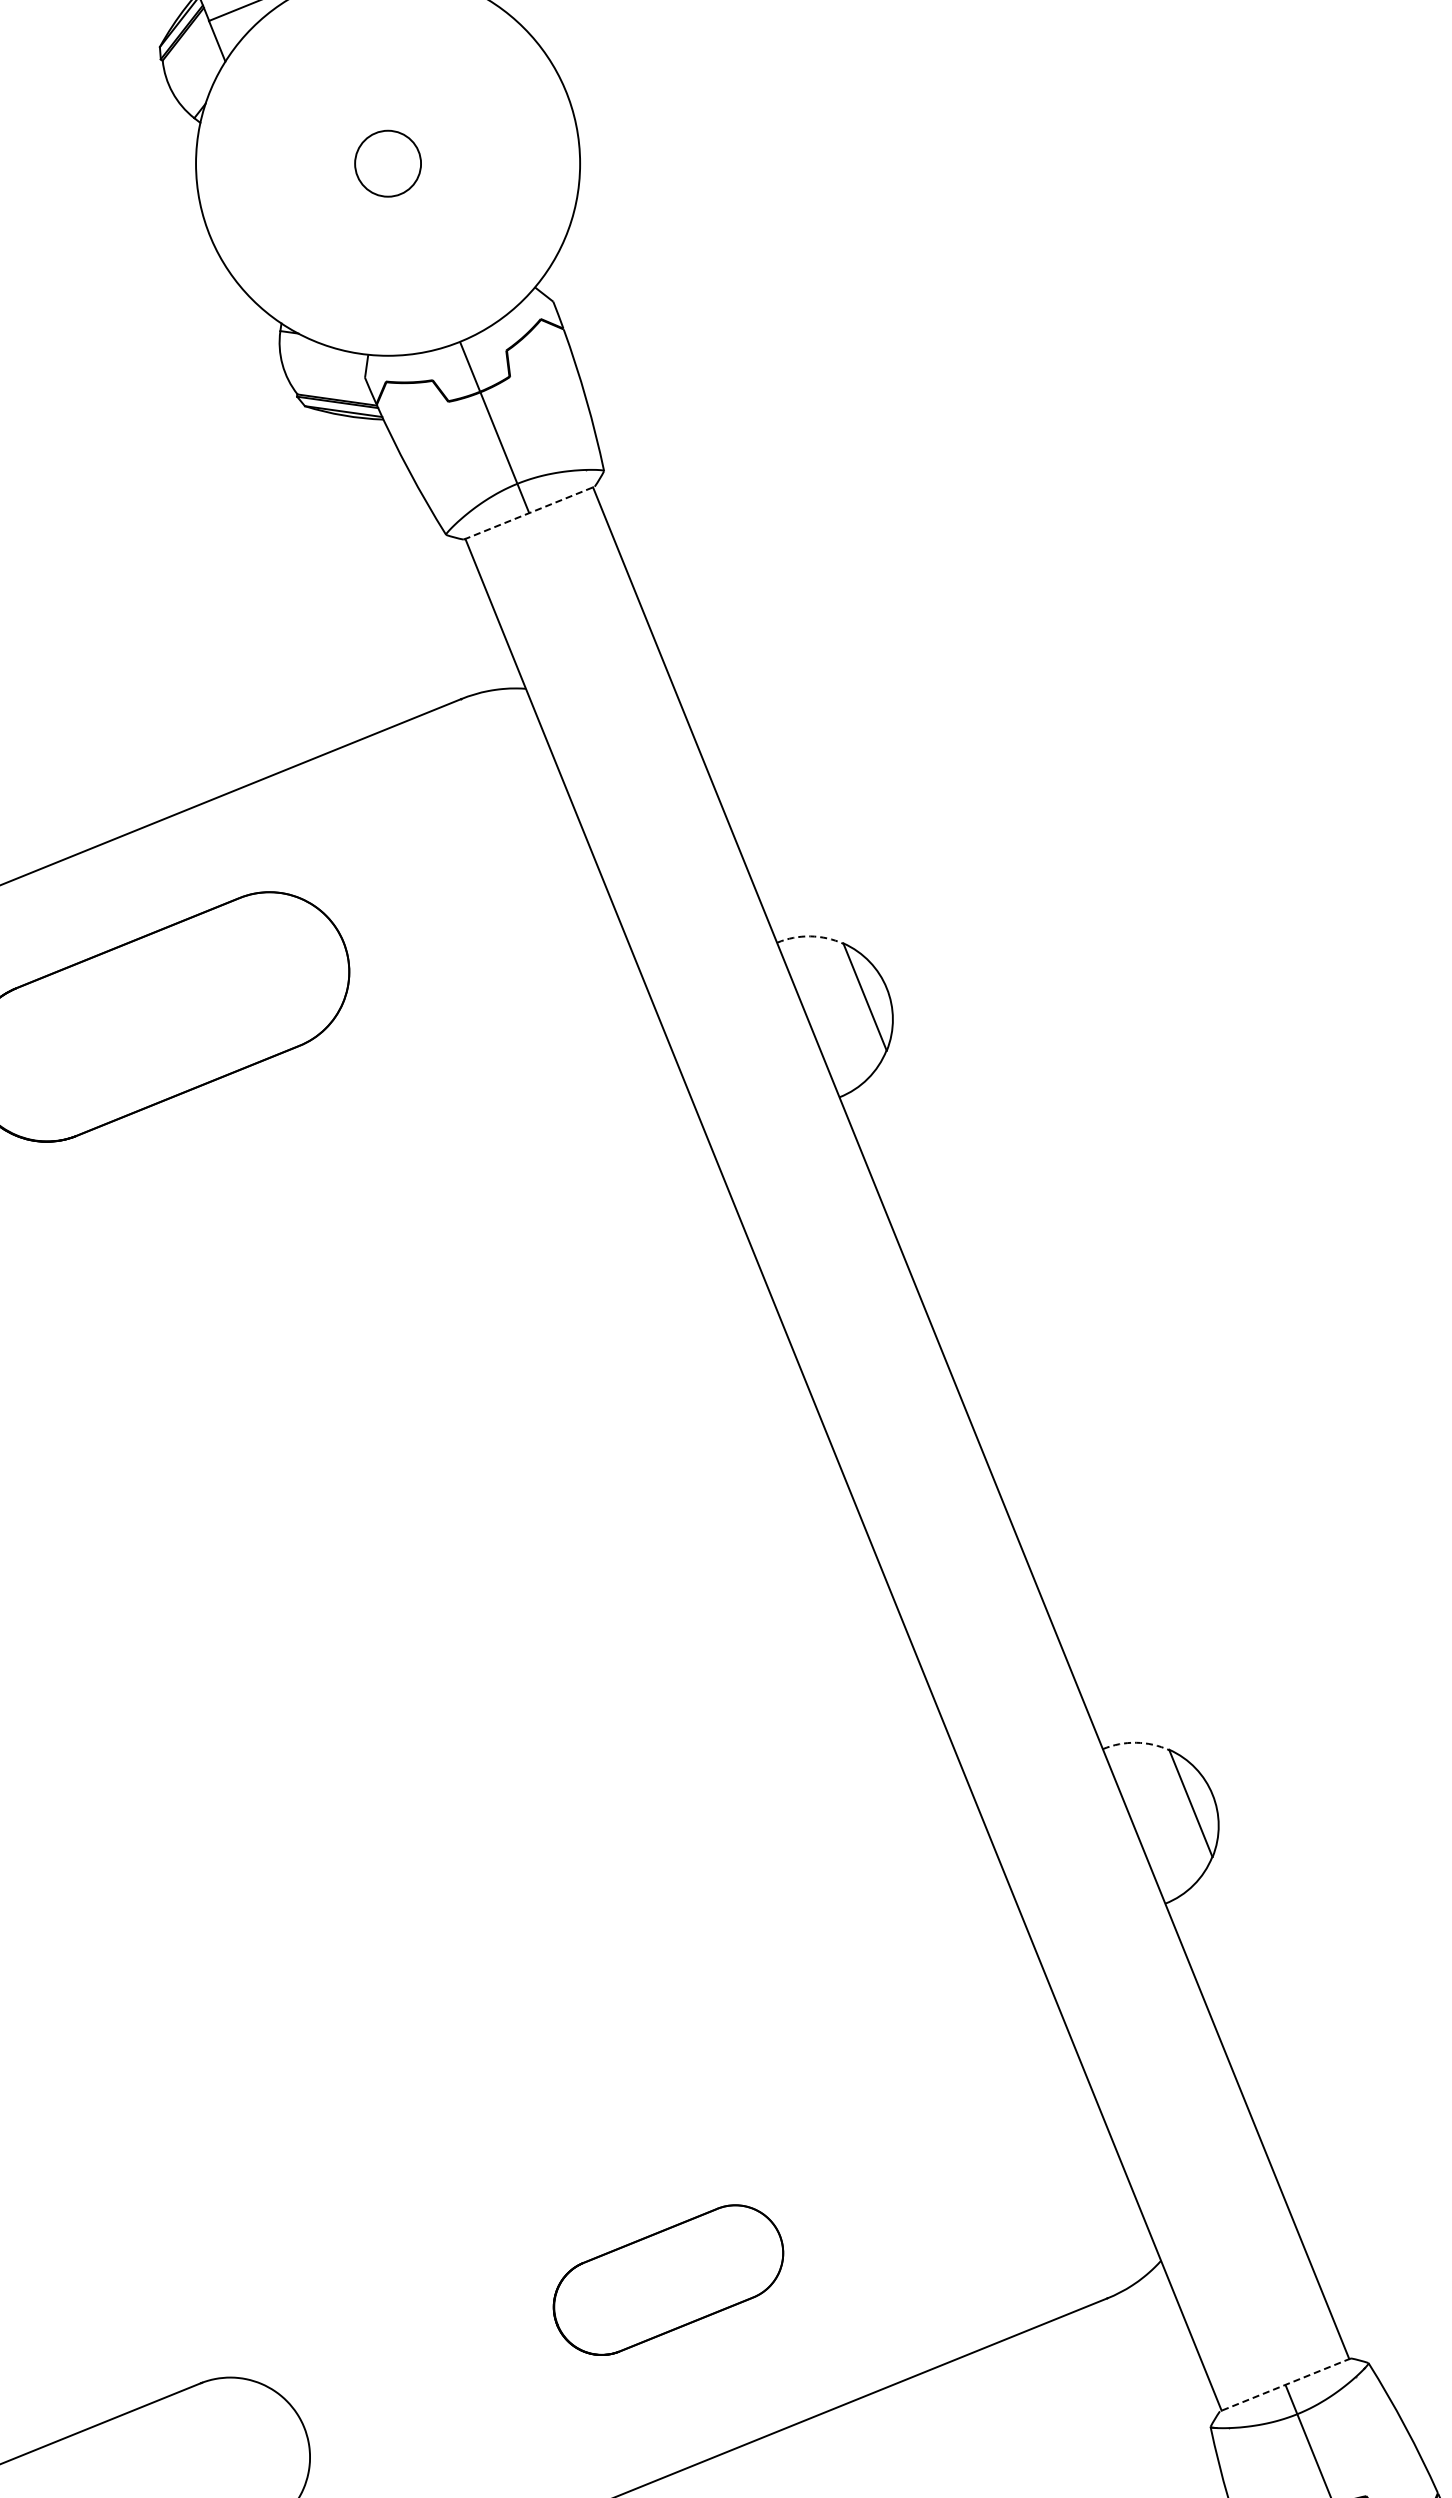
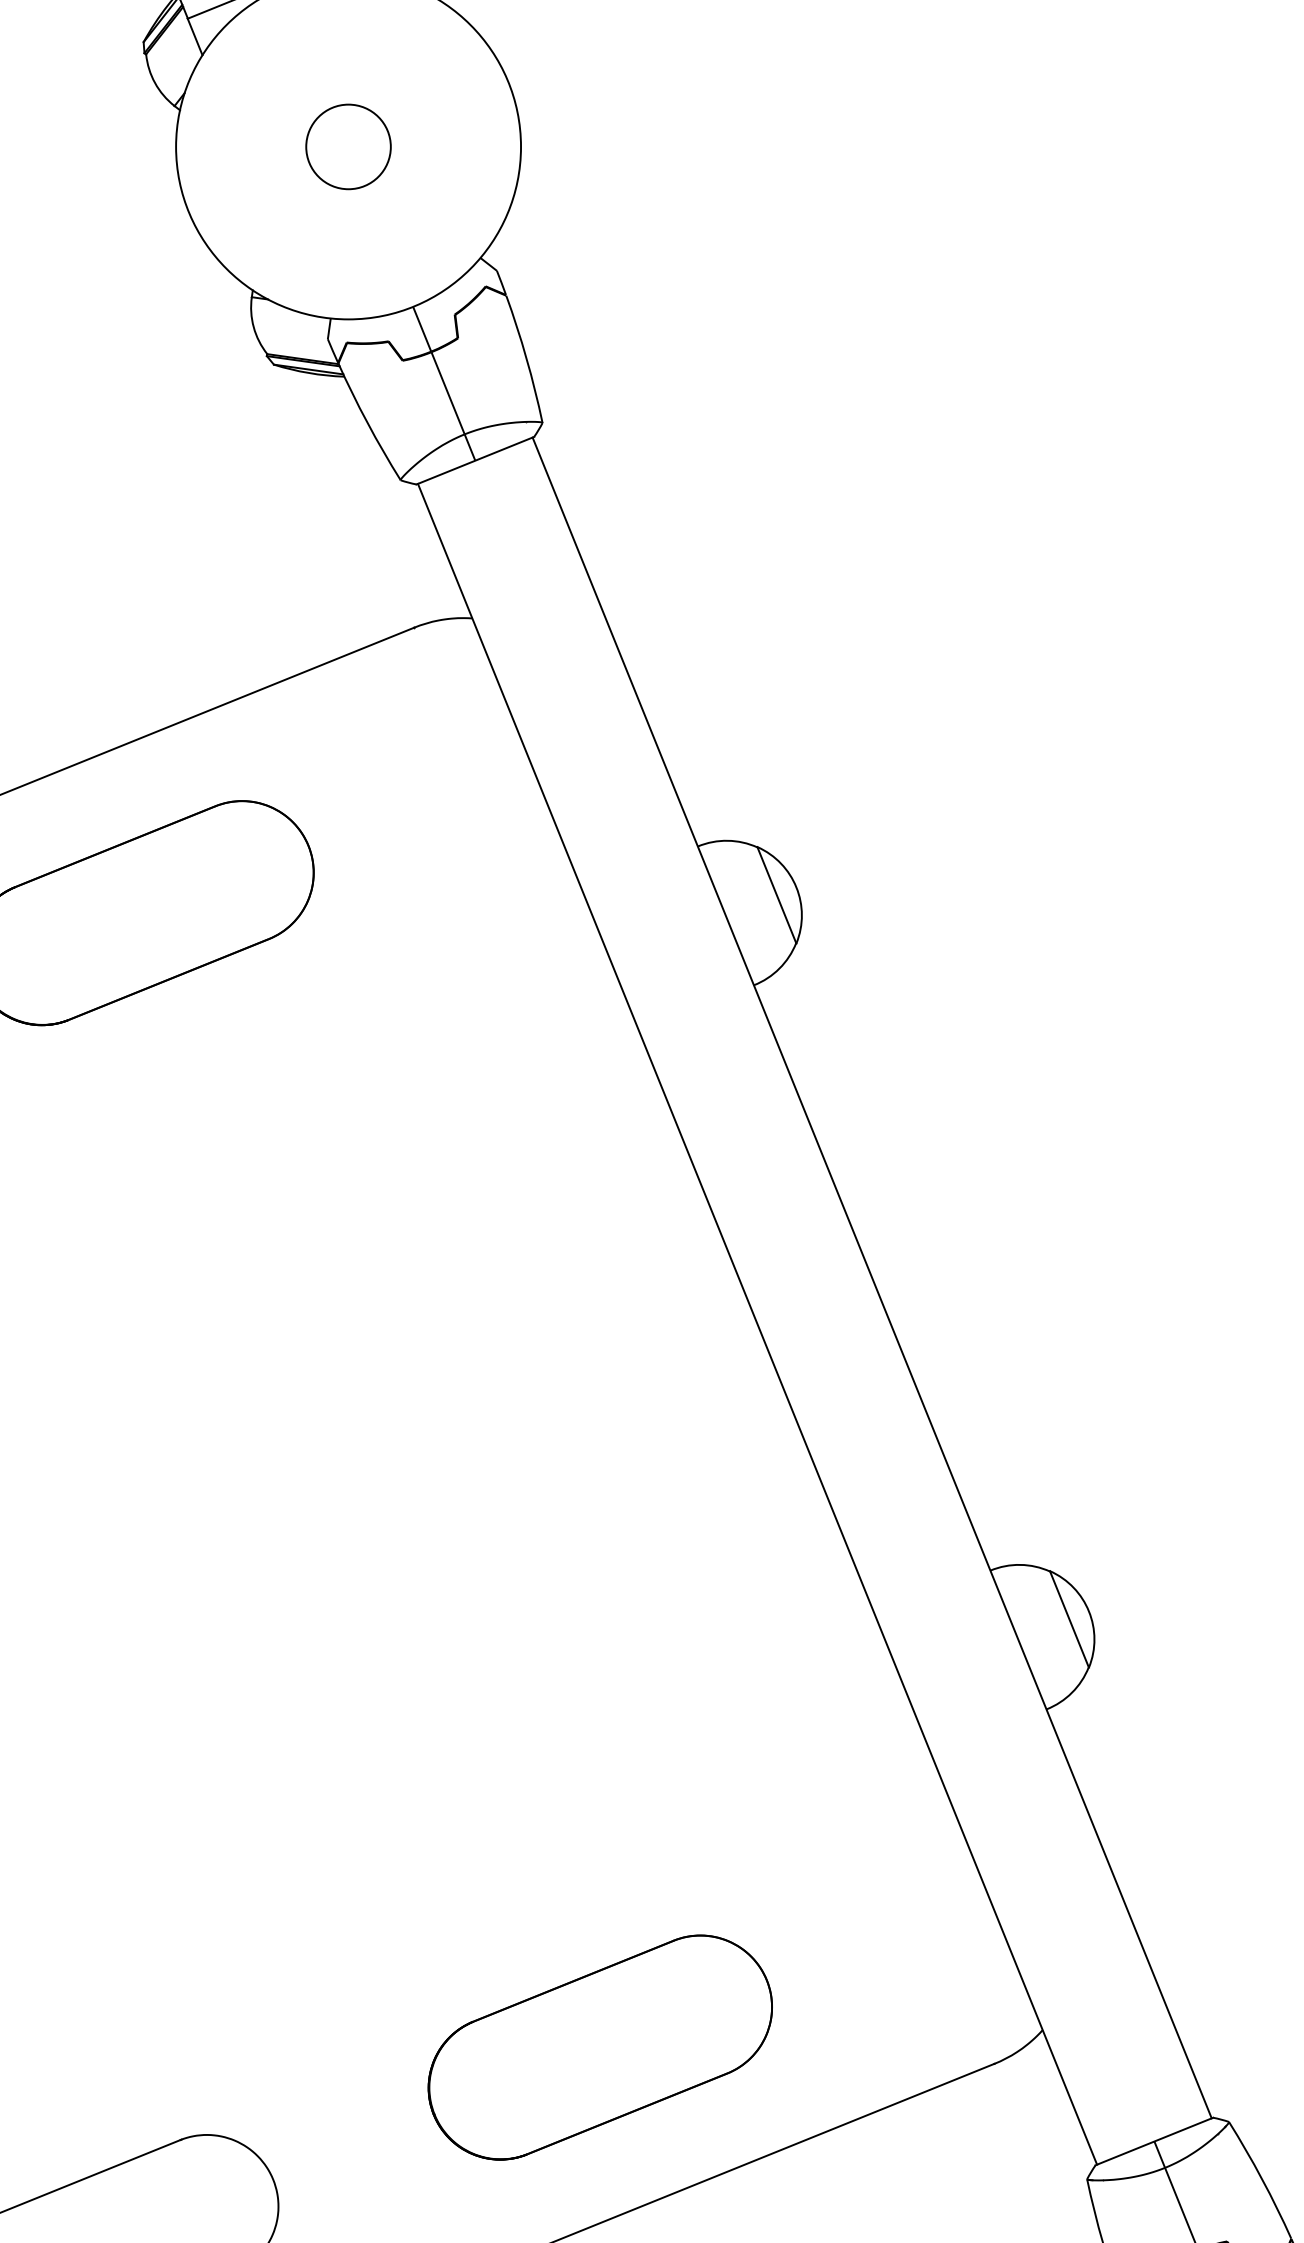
circle: (387, 163) -> (348, 146), size x1.43
line: (529, 513) -> (475, 461), dashed -> solid
arc: (810, 936) -> (727, 840), dashed -> solid
arc: (1136, 1742) -> (1020, 1564), dashed -> solid
part: (668, 2279) -> (600, 2046), size x1.67
line: (1285, 2384) -> (1154, 2141), dashed -> solid

